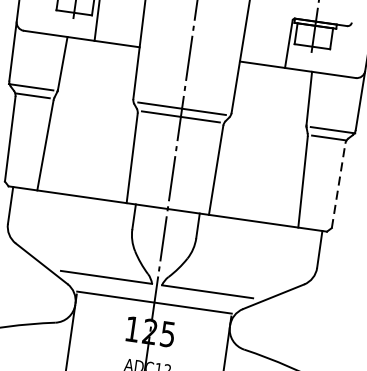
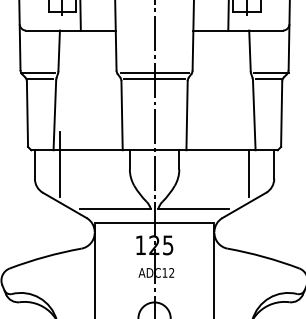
line: (338, 186) -> (281, 114), dashed -> solid
line: (42, 209) -> (59, 164), added
line: (286, 256) -> (249, 173), added

